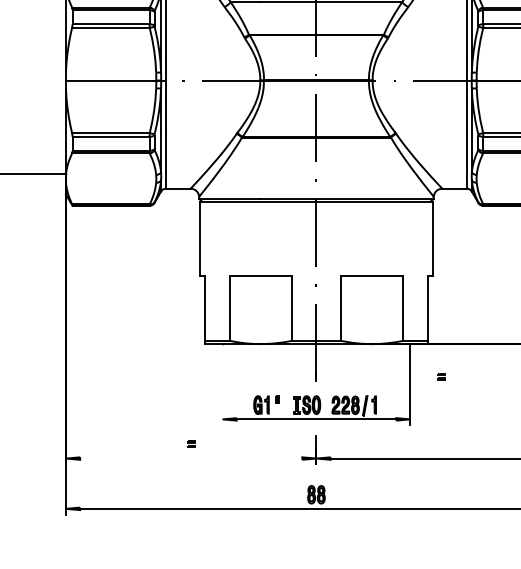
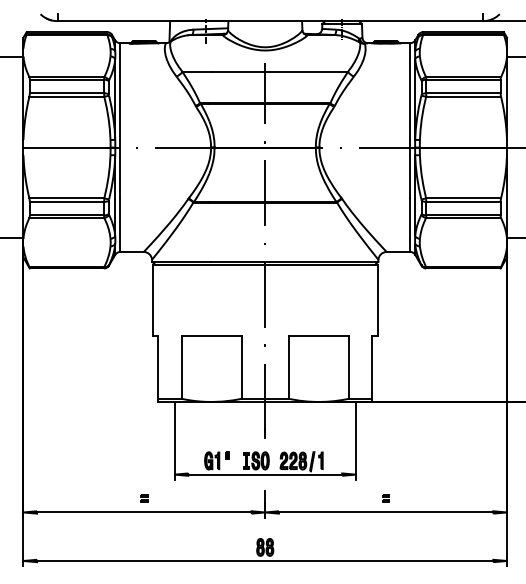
part: (441, 376) -> (385, 498), moved
line: (222, 385) -> (174, 441), added
line: (191, 458) -> (144, 512), added

